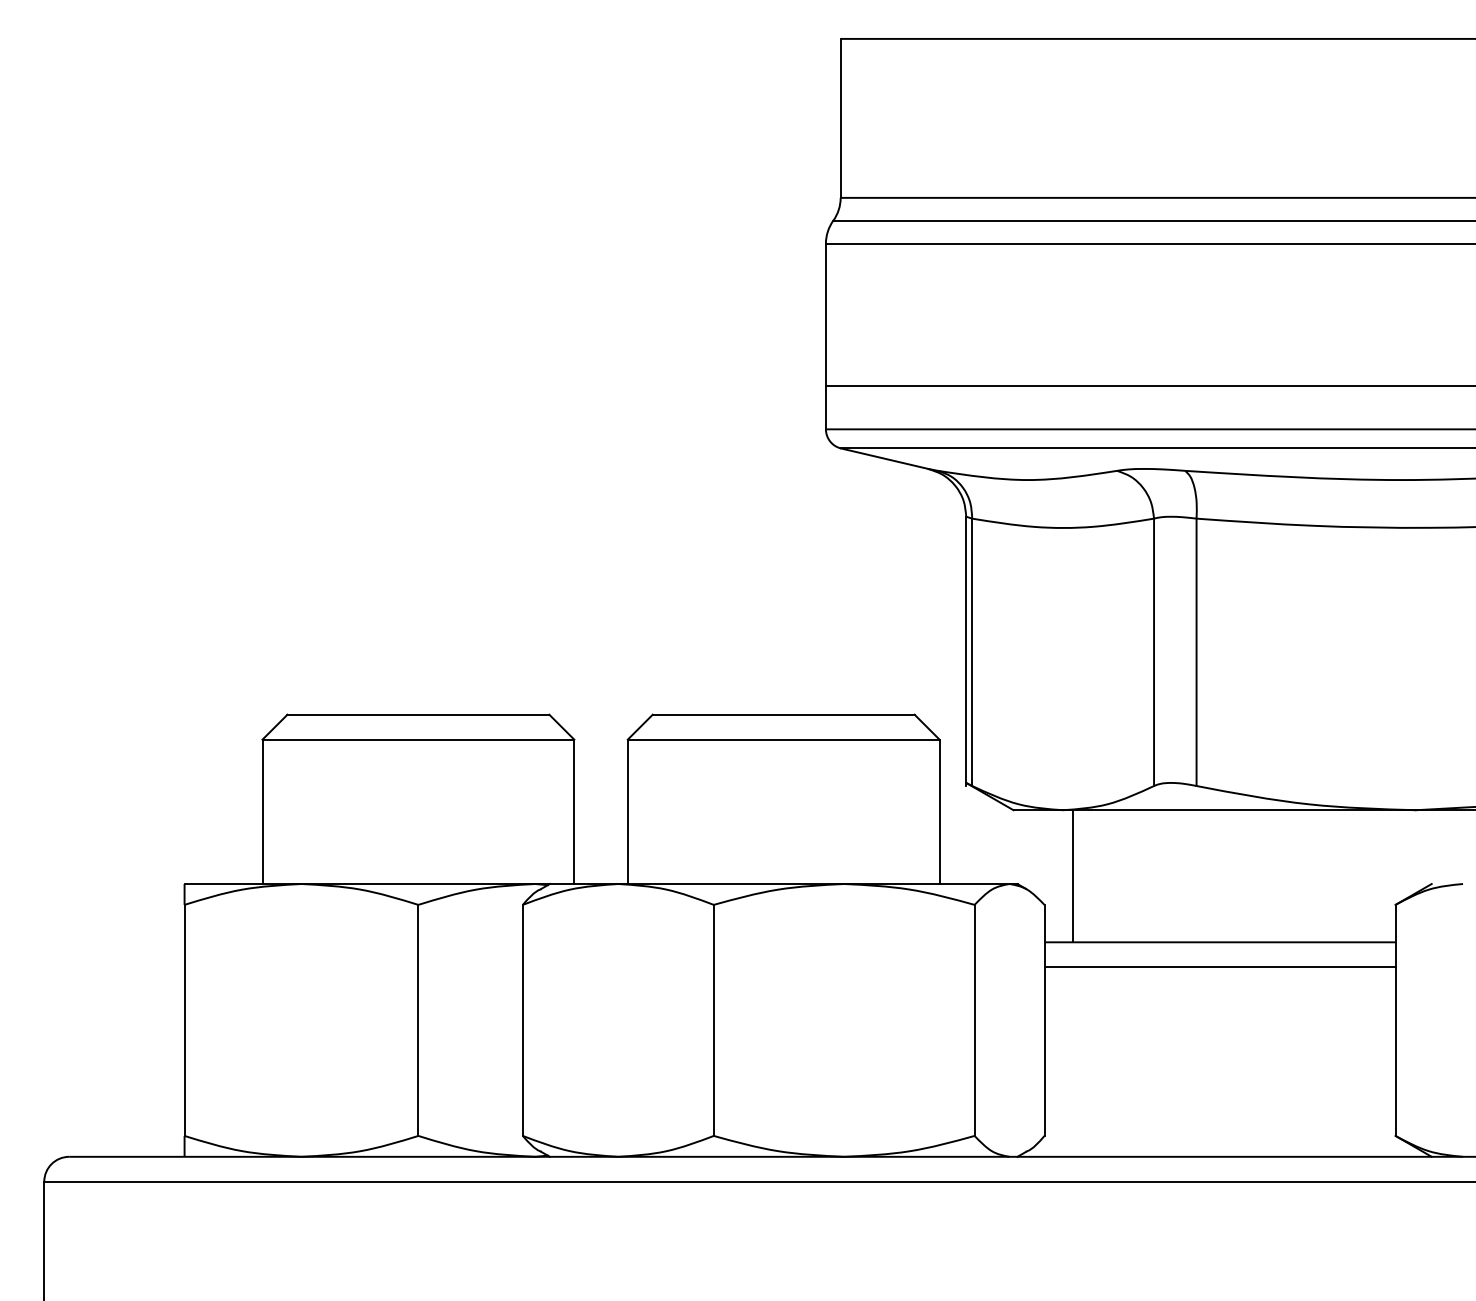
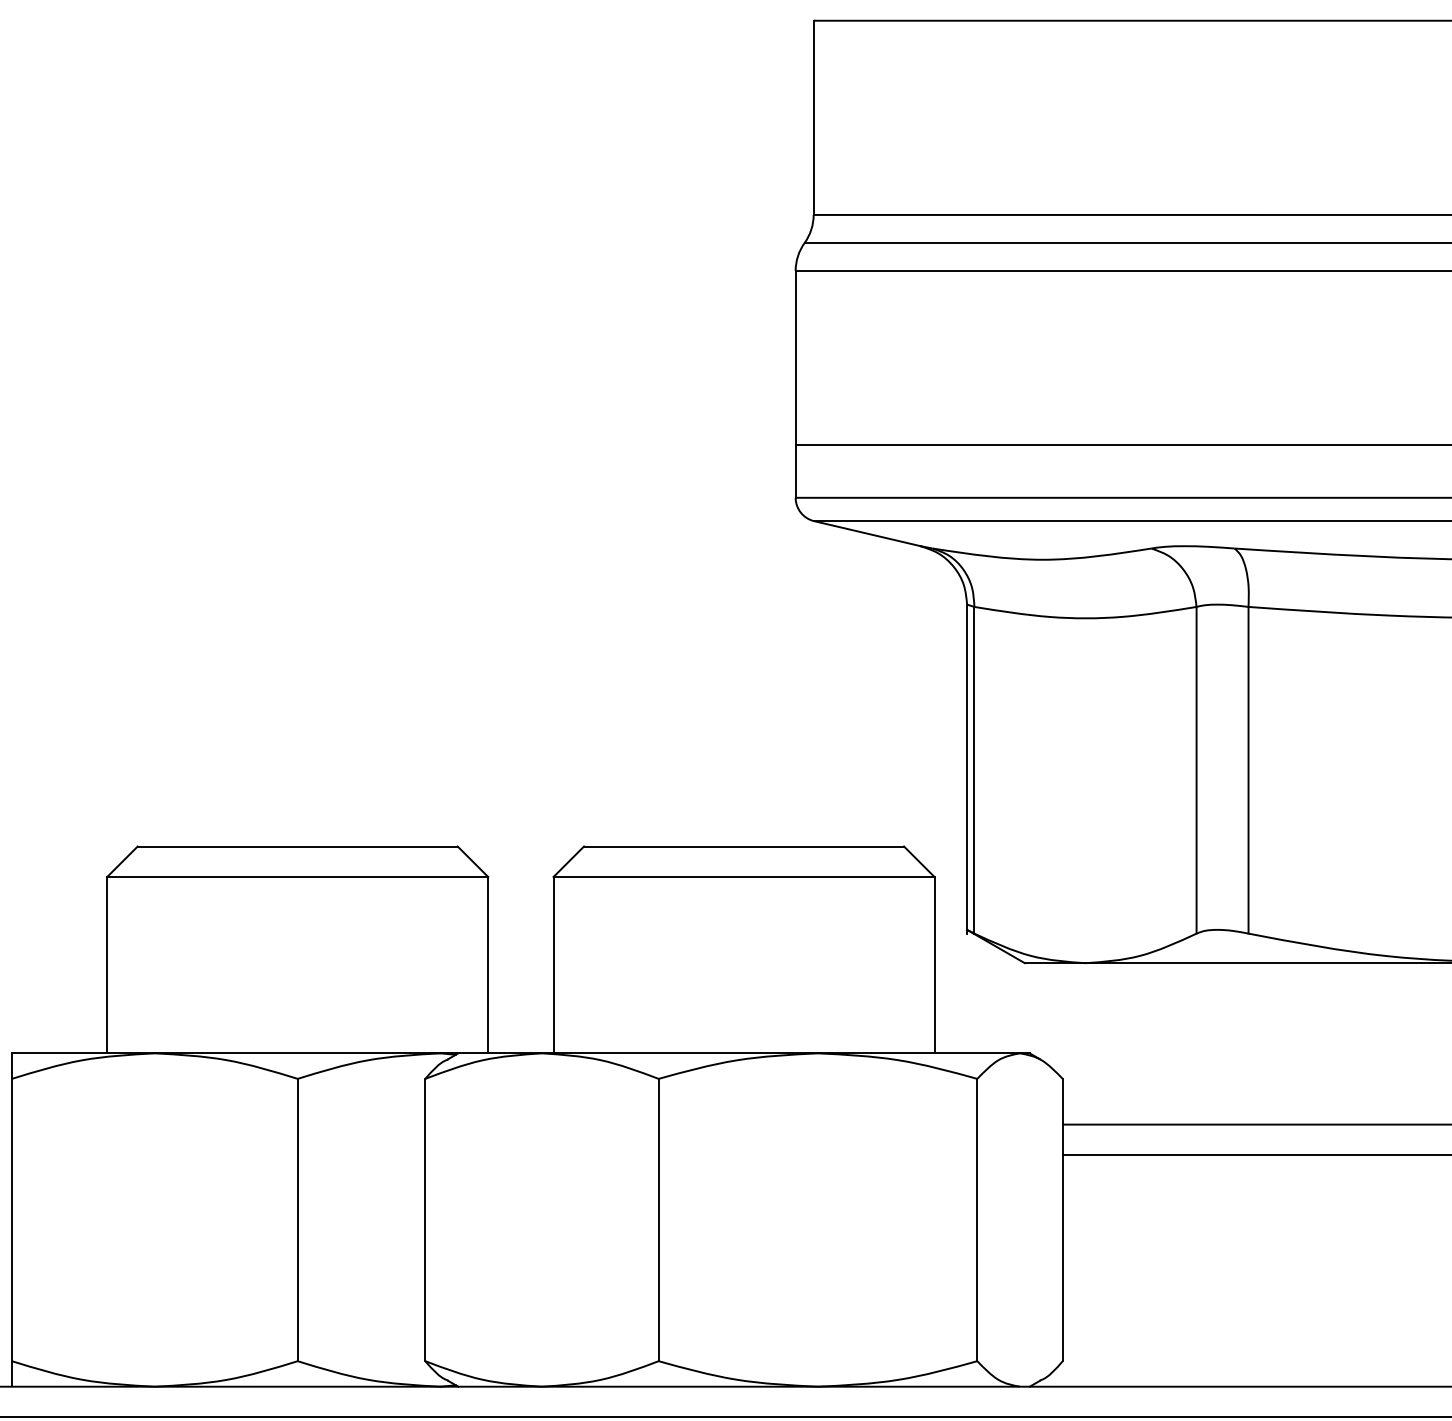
line: (1073, 876) -> (1098, 1044), removed

